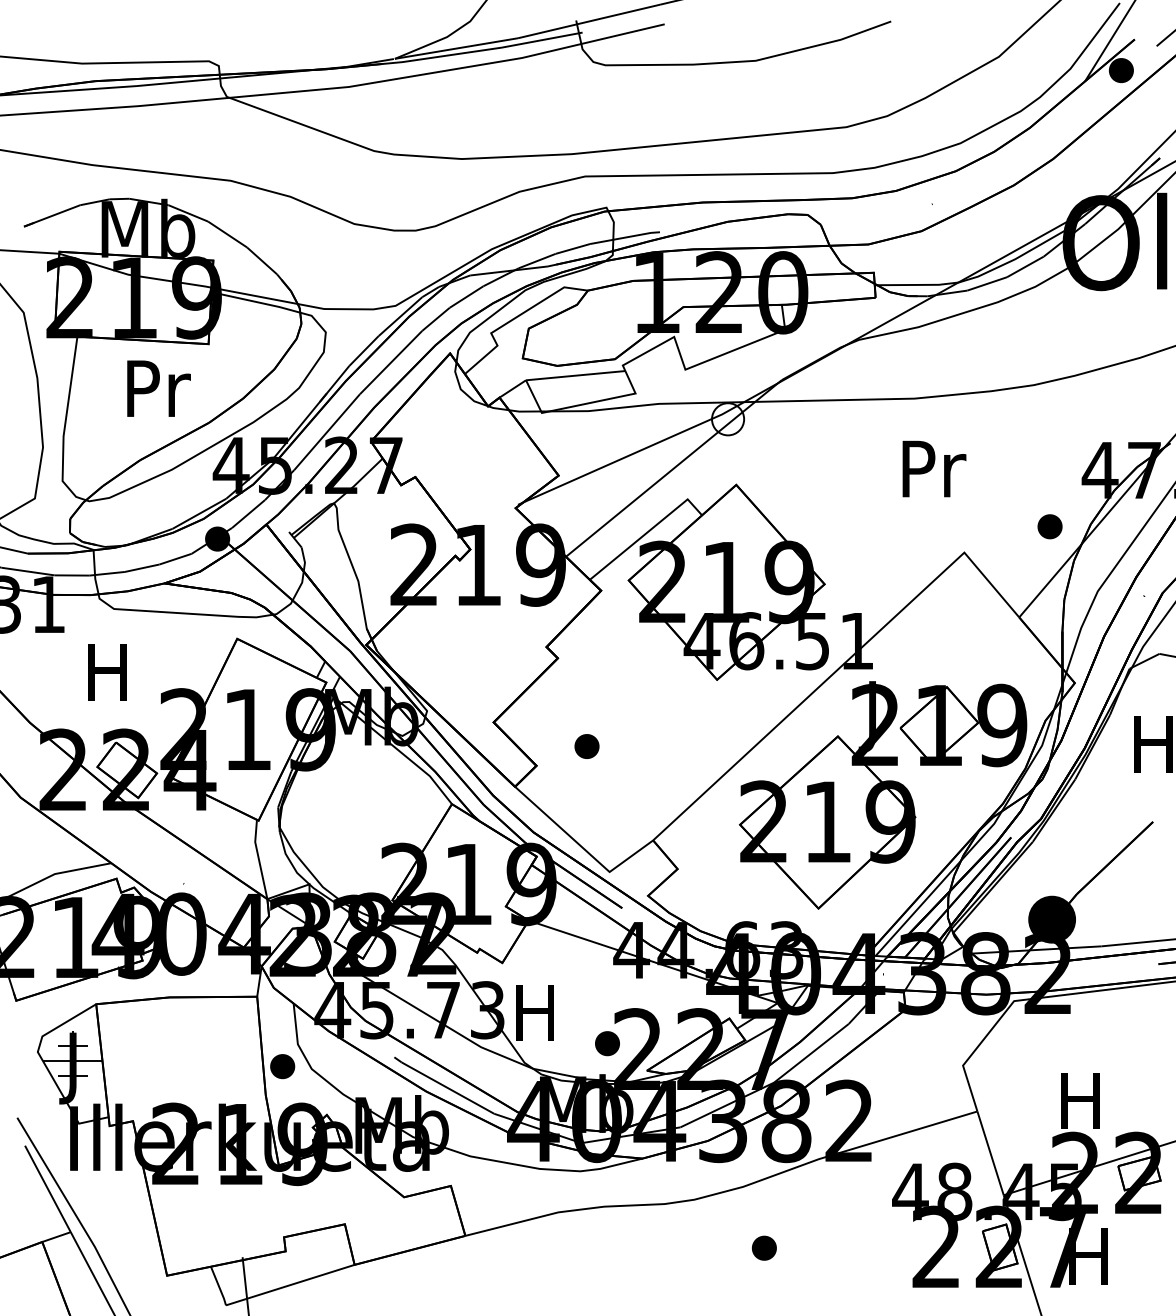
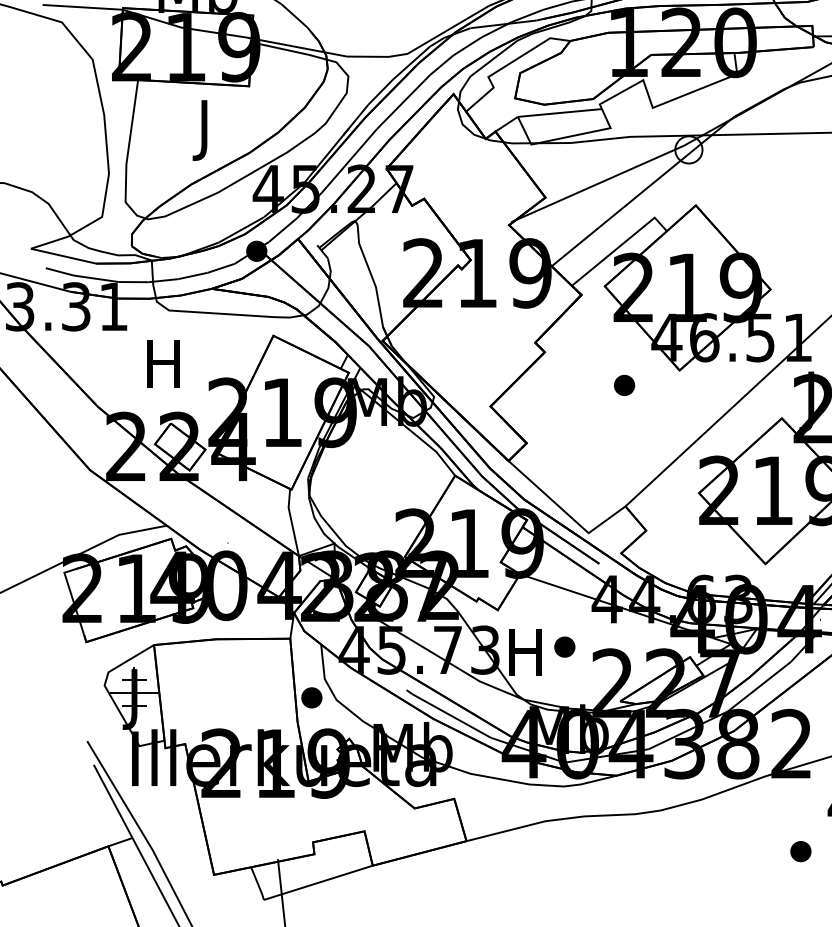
text: (158, 396) -> (206, 130), Pr -> J
part: (586, 746) -> (624, 385), moved
part: (607, 1043) -> (564, 646), moved
part: (763, 1247) -> (800, 850), moved

